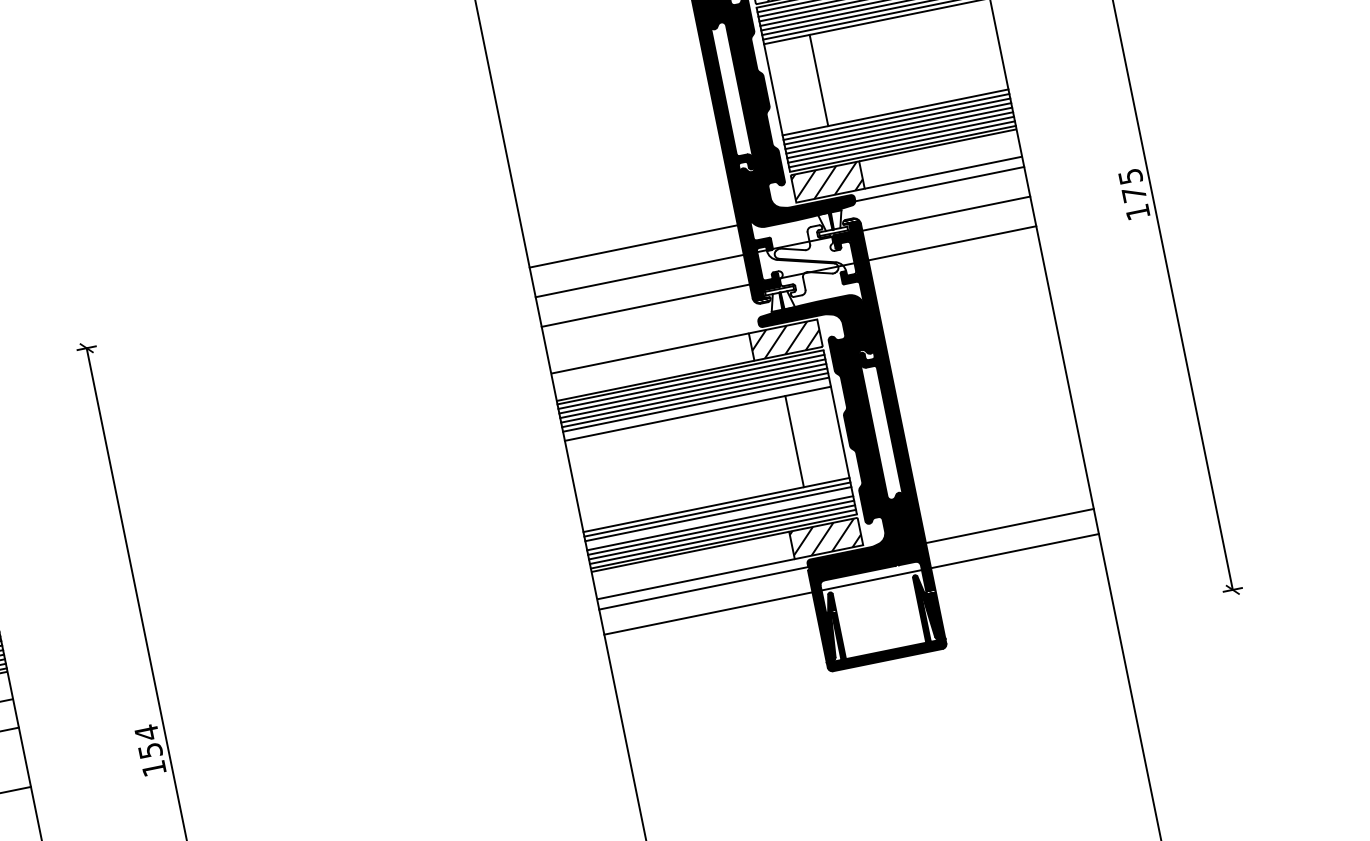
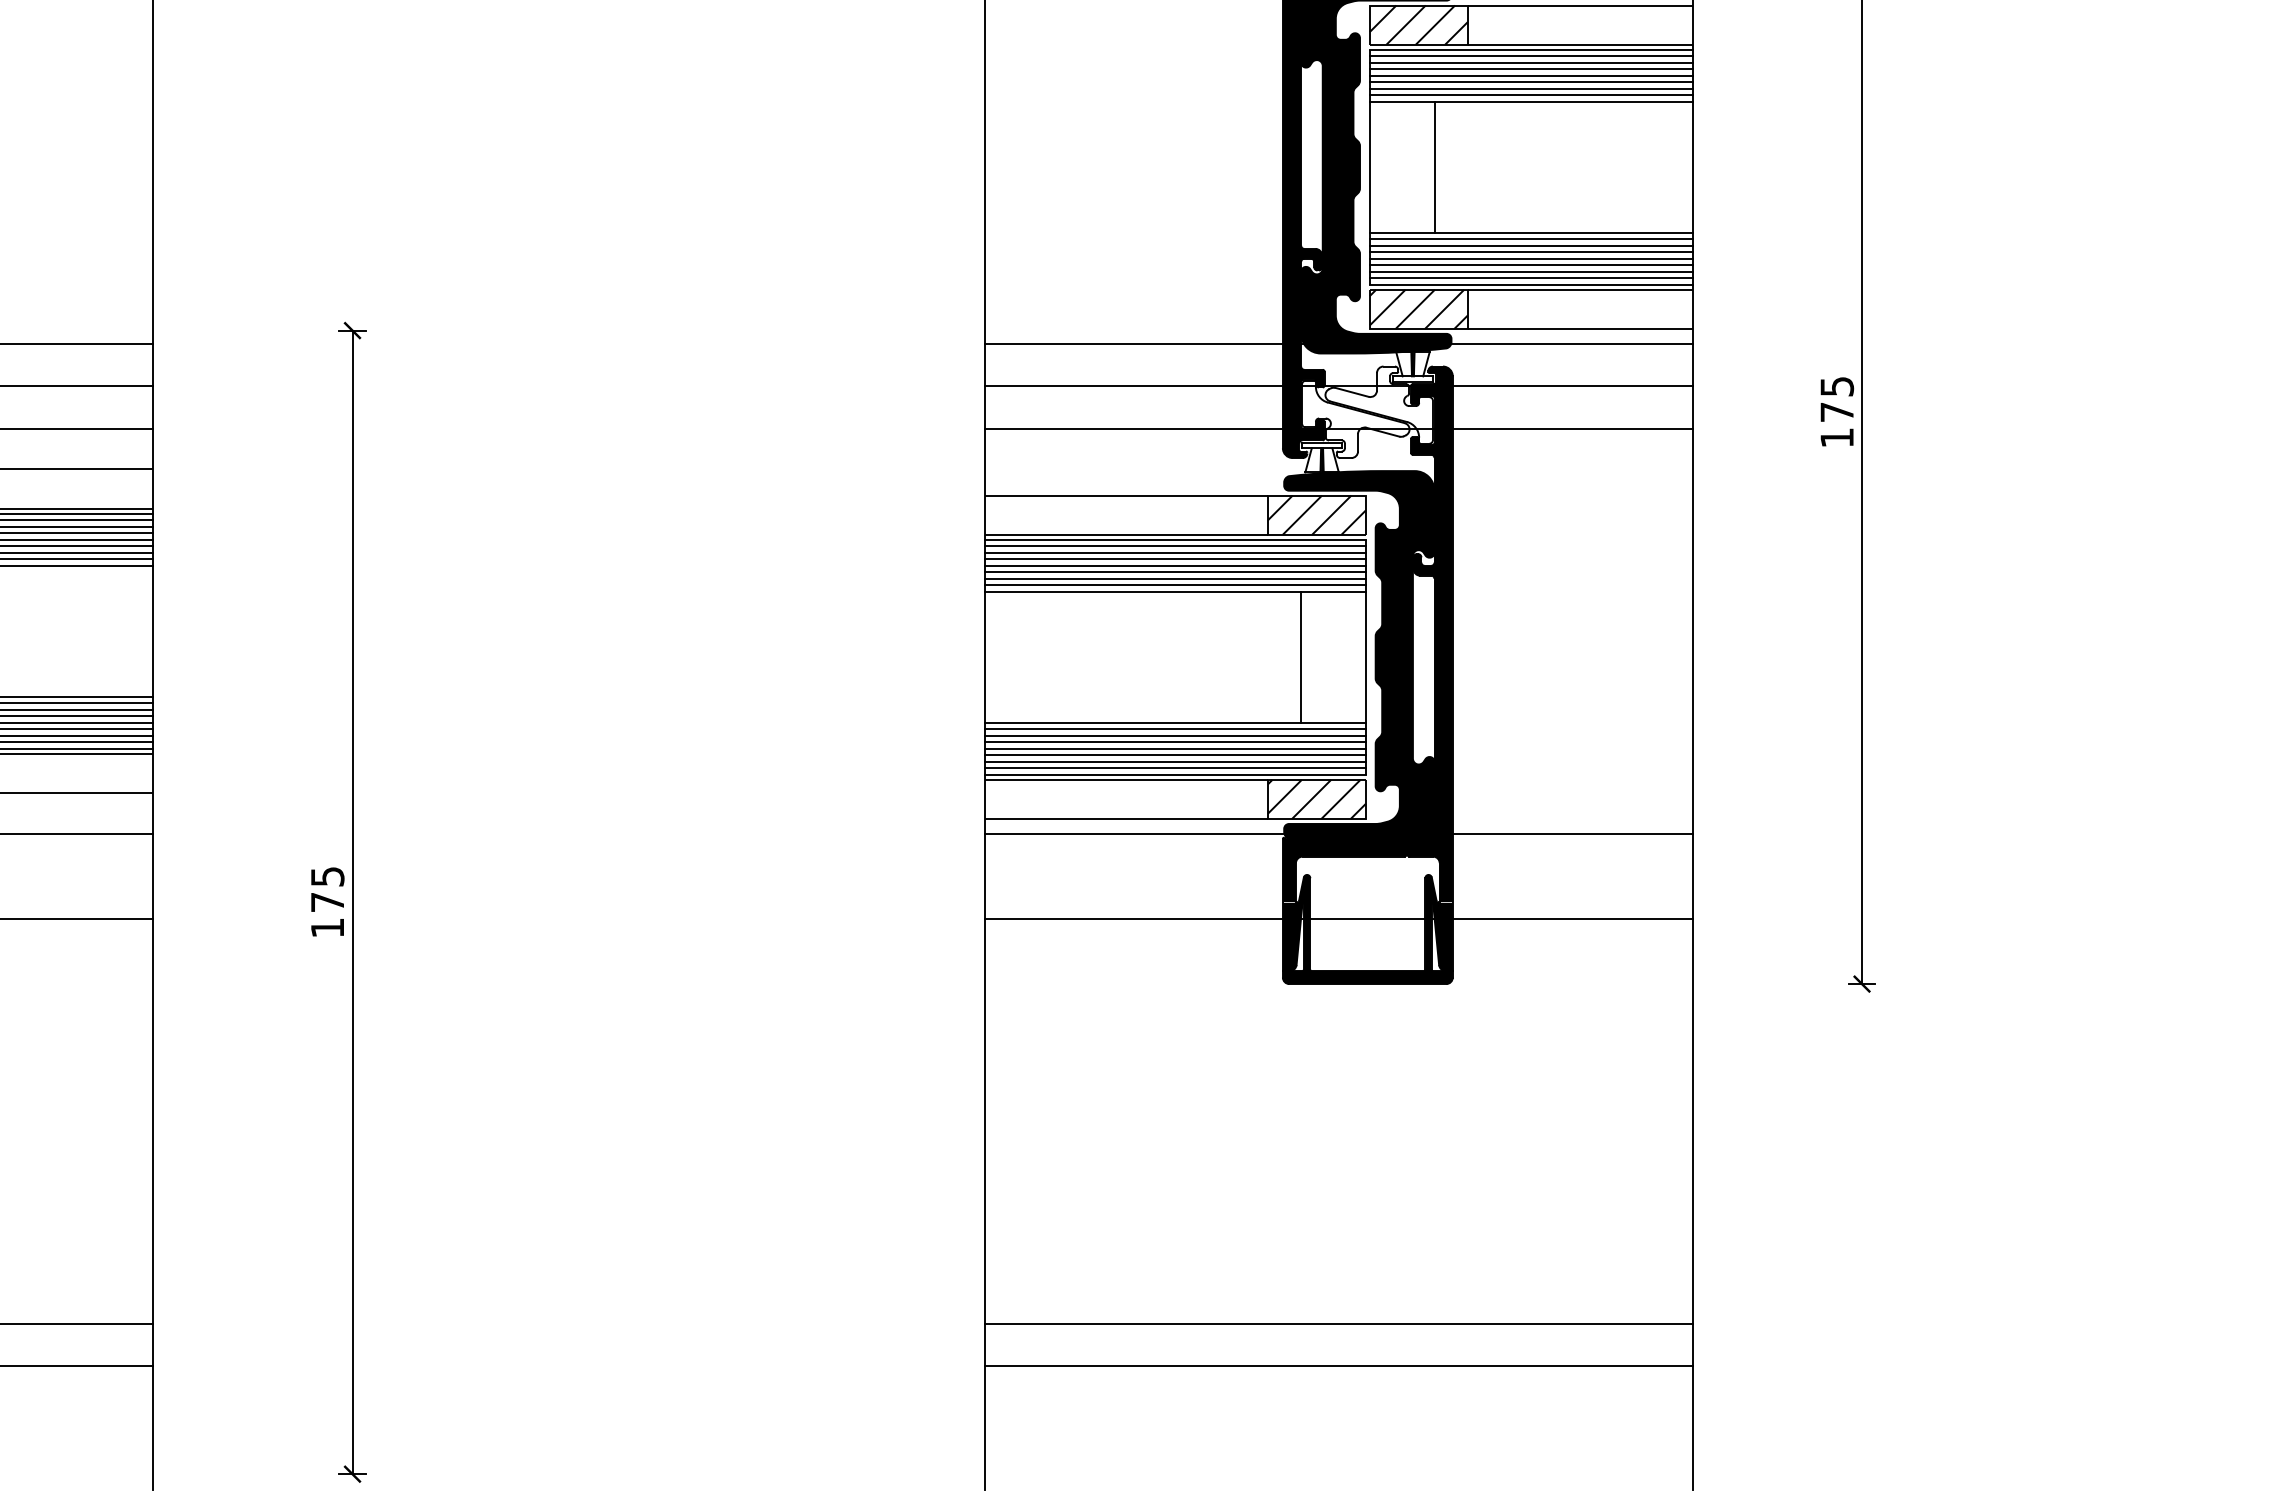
line: (696, 409) -> (1174, 585), added
line: (718, 518) -> (1174, 742), added
line: (851, 584) -> (1338, 918), moved
text: (148, 741) -> (327, 889), 154 -> 175

